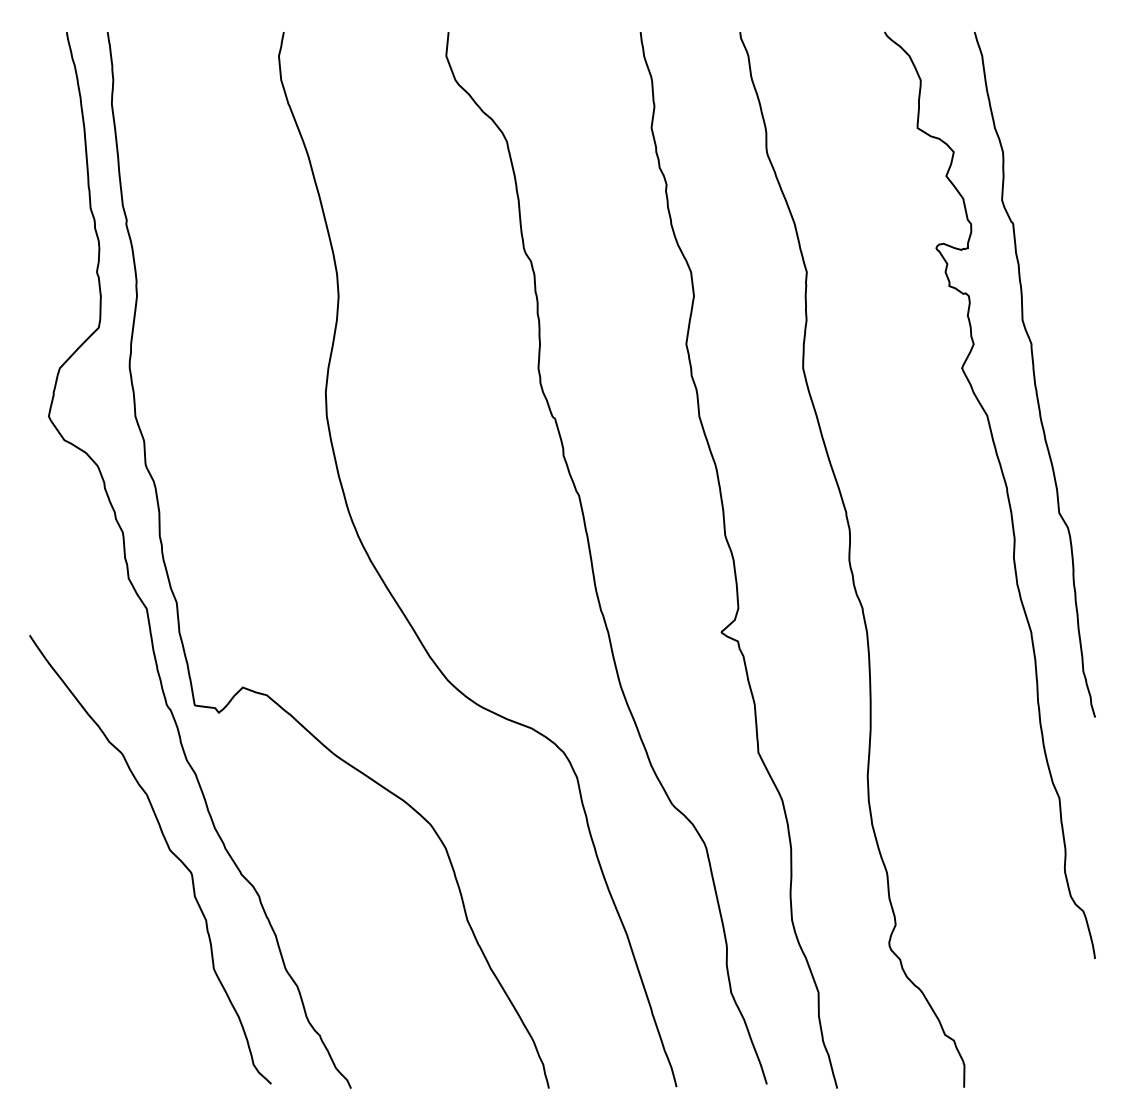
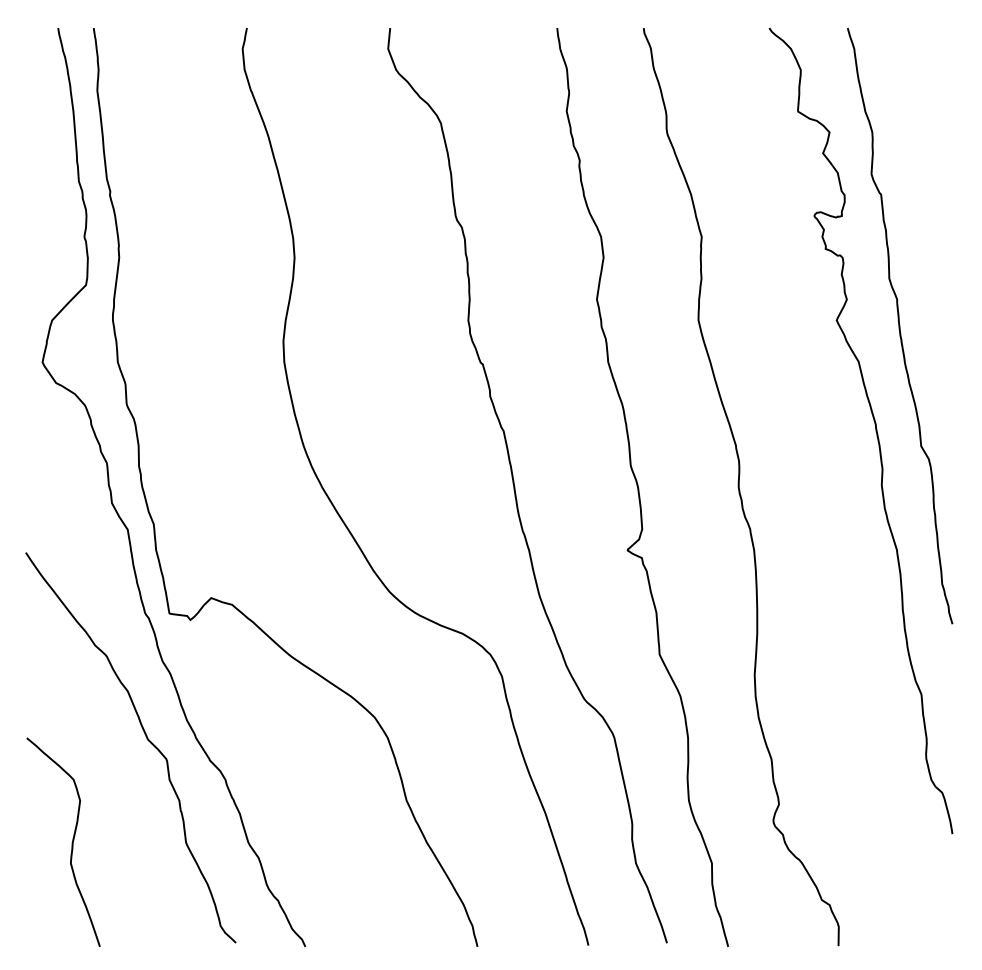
curve: (82, 968) -> (71, 842), added

